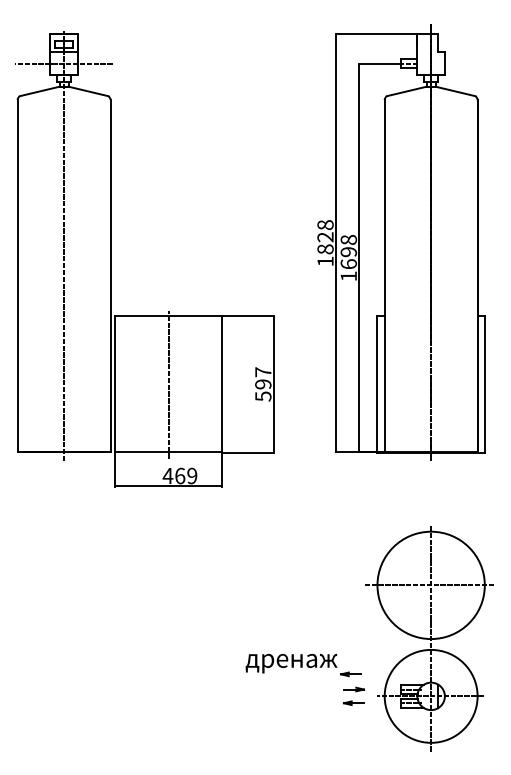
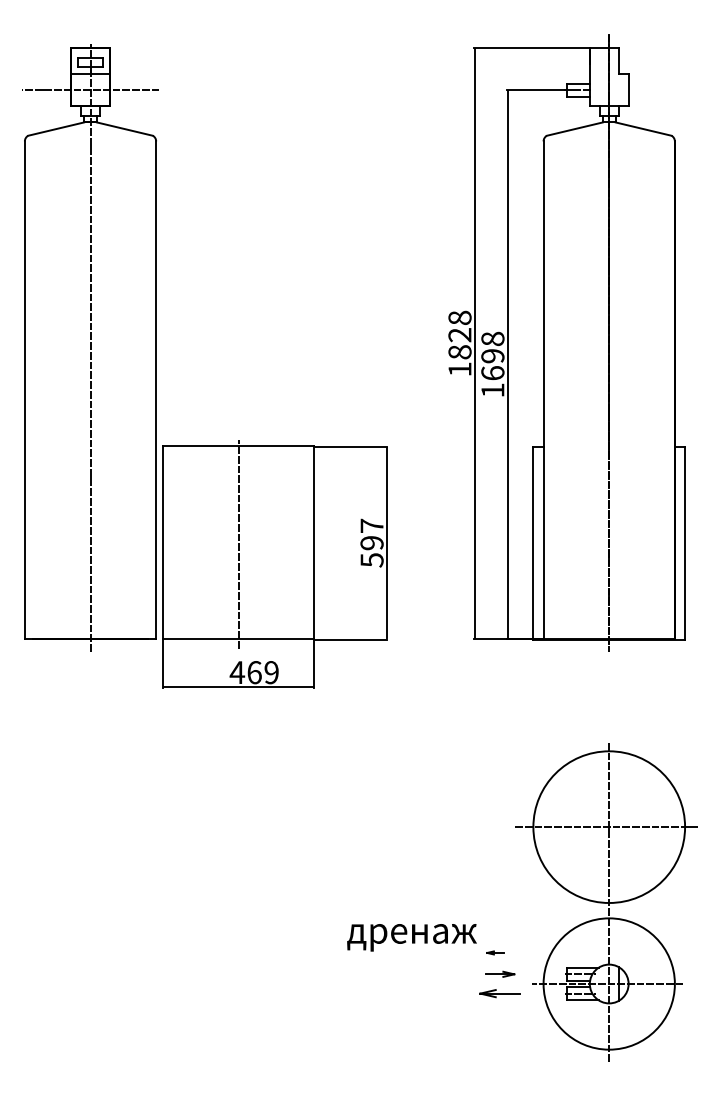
part: (350, 674) -> (495, 952), size x0.6
part: (353, 703) -> (499, 993), size x1.4

